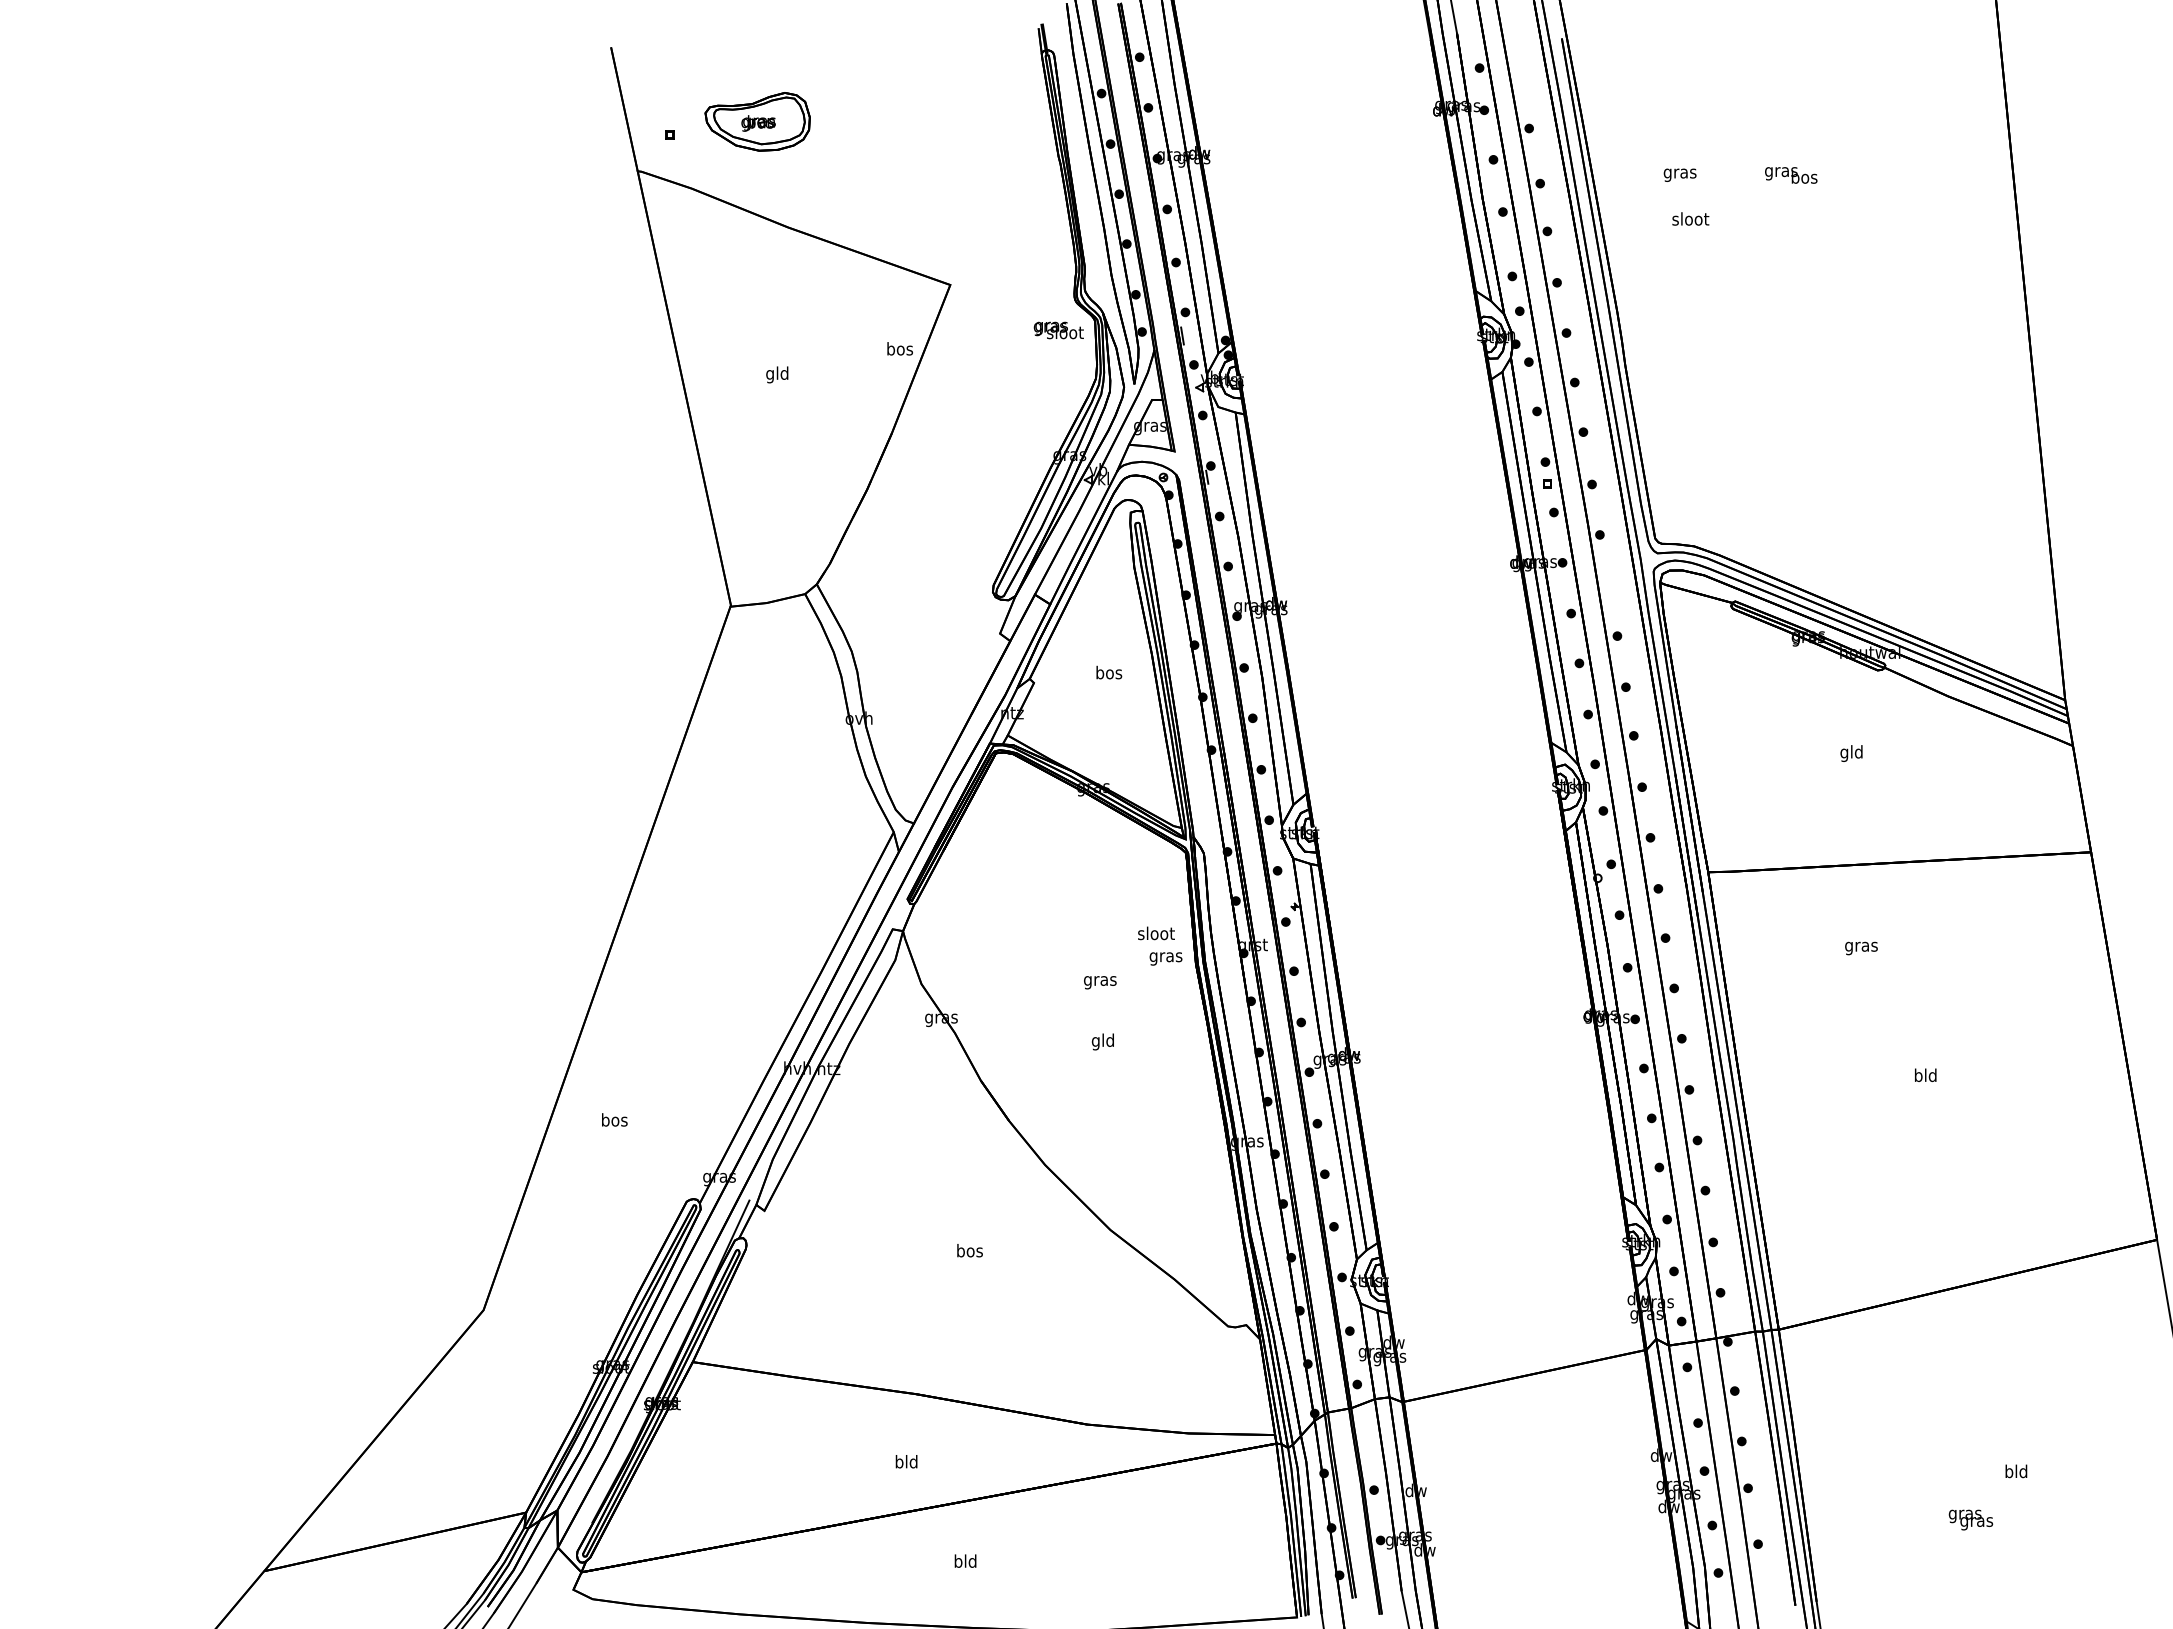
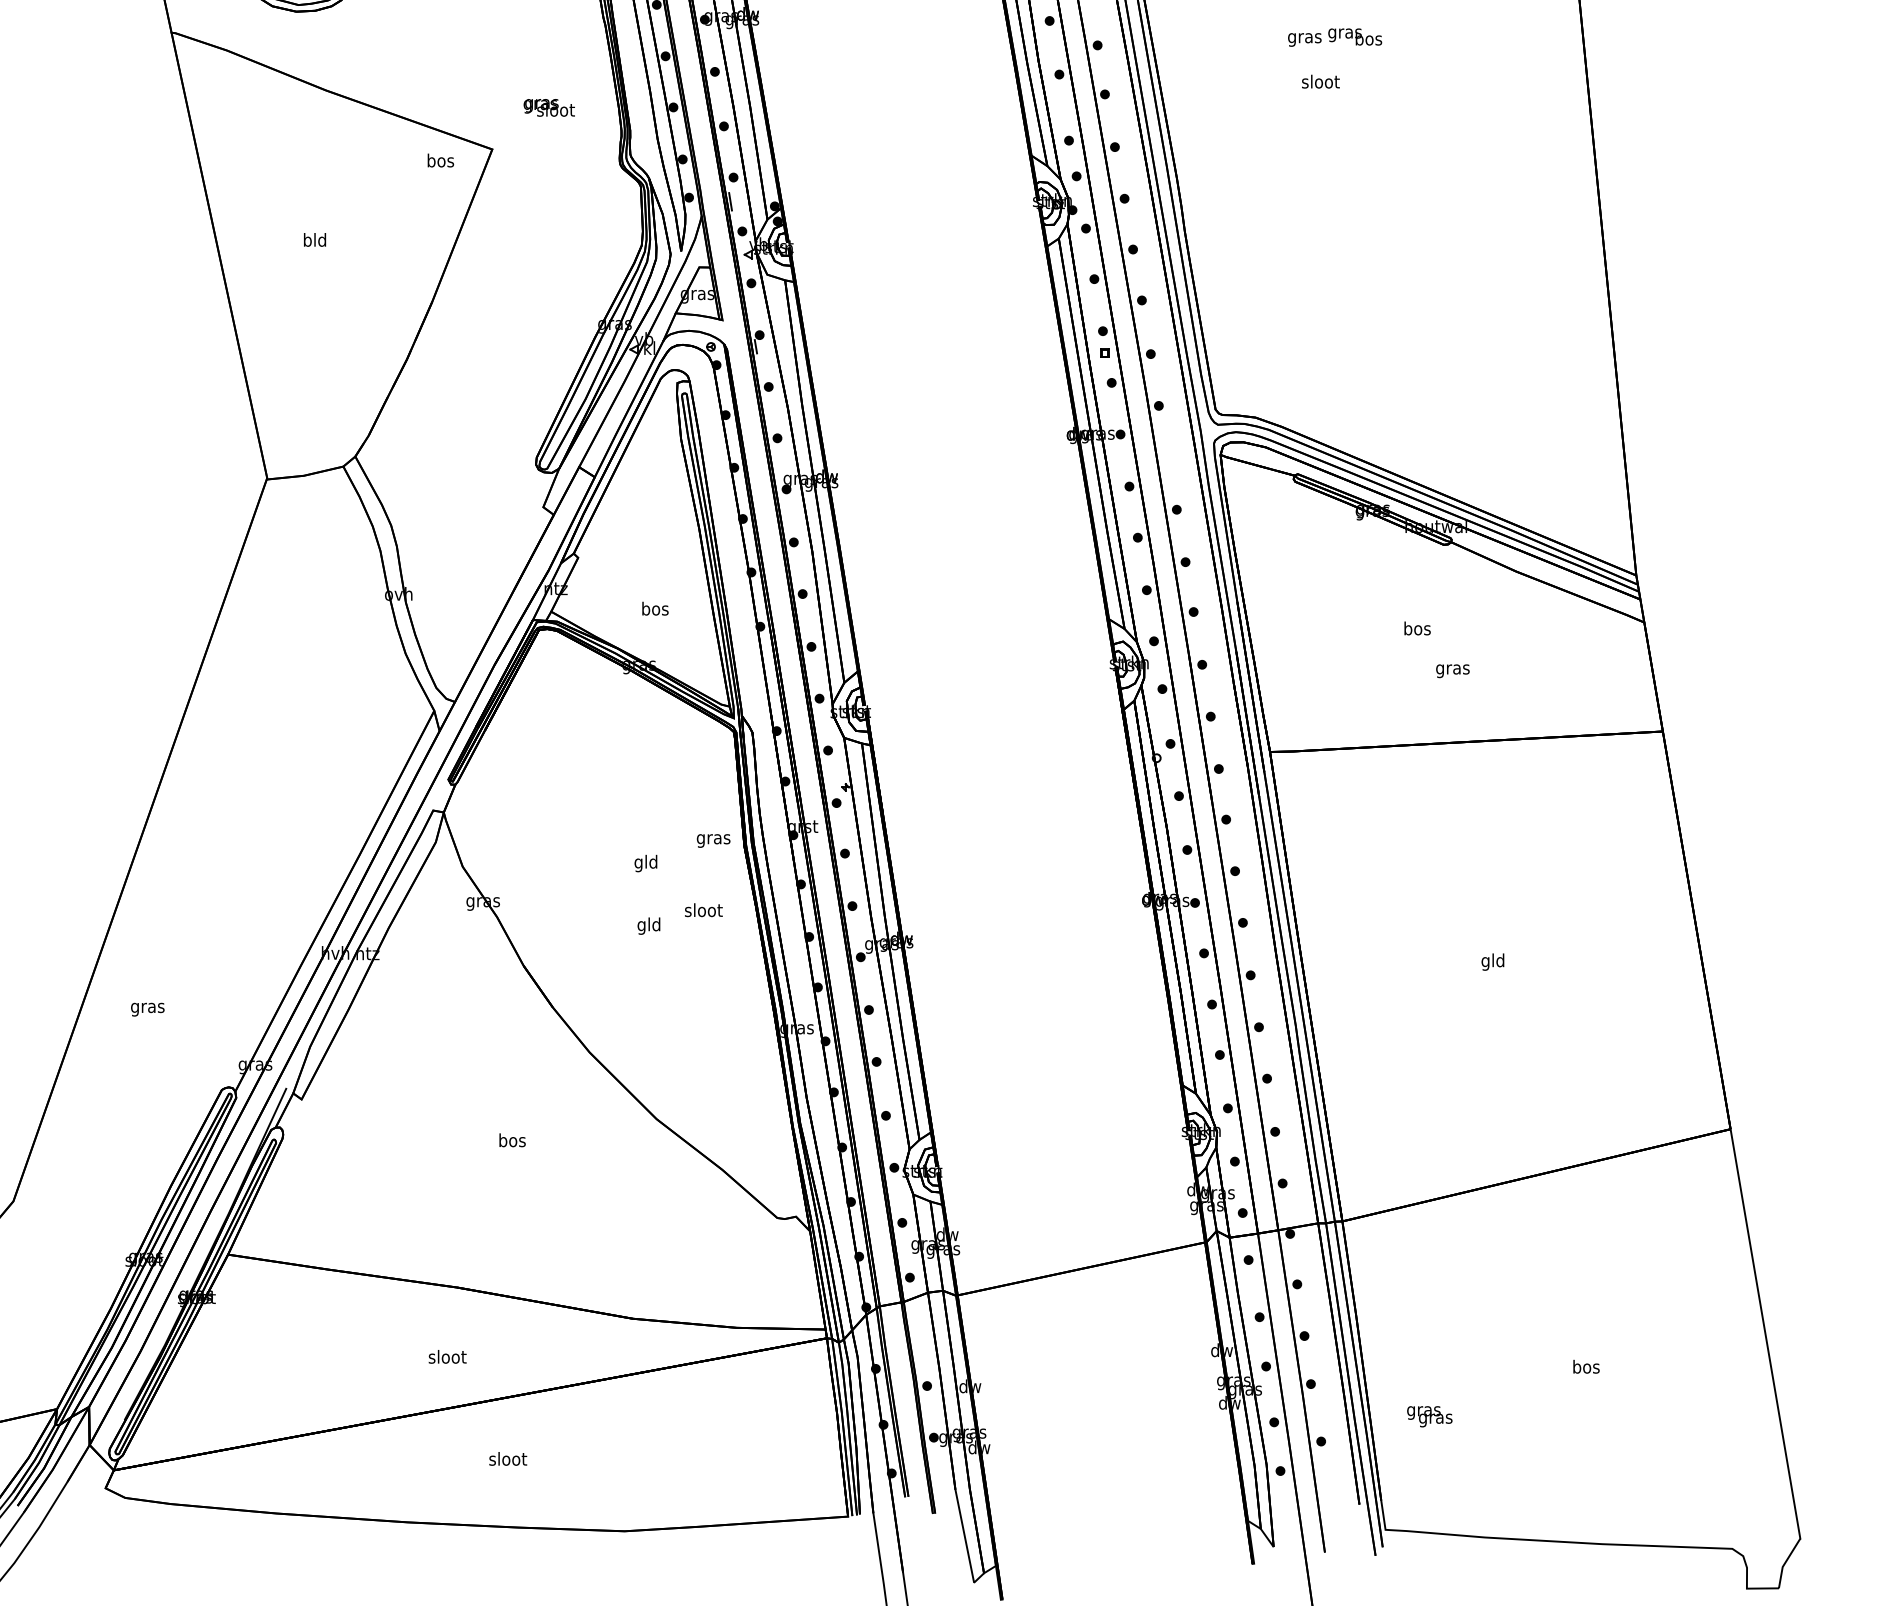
text: (1679, 174) -> (1304, 39), moved
text: (1690, 218) -> (1320, 81), moved
text: (1058, 330) -> (548, 107), moved
text: (899, 348) -> (440, 160), moved
text: (770, 374) -> (307, 241), gld -> bld
text: (1109, 672) -> (655, 608), moved
text: (1851, 753) -> (1417, 630), gld -> bos
text: (1156, 933) -> (703, 910), moved
text: (1861, 948) -> (1452, 671), moved
text: (1100, 980) -> (646, 863), gras -> gld
text: (1918, 1076) -> (1485, 961), bld -> gld
text: (614, 1121) -> (147, 1007), bos -> gras
text: (906, 1461) -> (447, 1356), bld -> sloot
text: (2016, 1471) -> (1586, 1366), bld -> bos
text: (1970, 1519) -> (1429, 1416), moved
text: (965, 1560) -> (507, 1458), bld -> sloot

